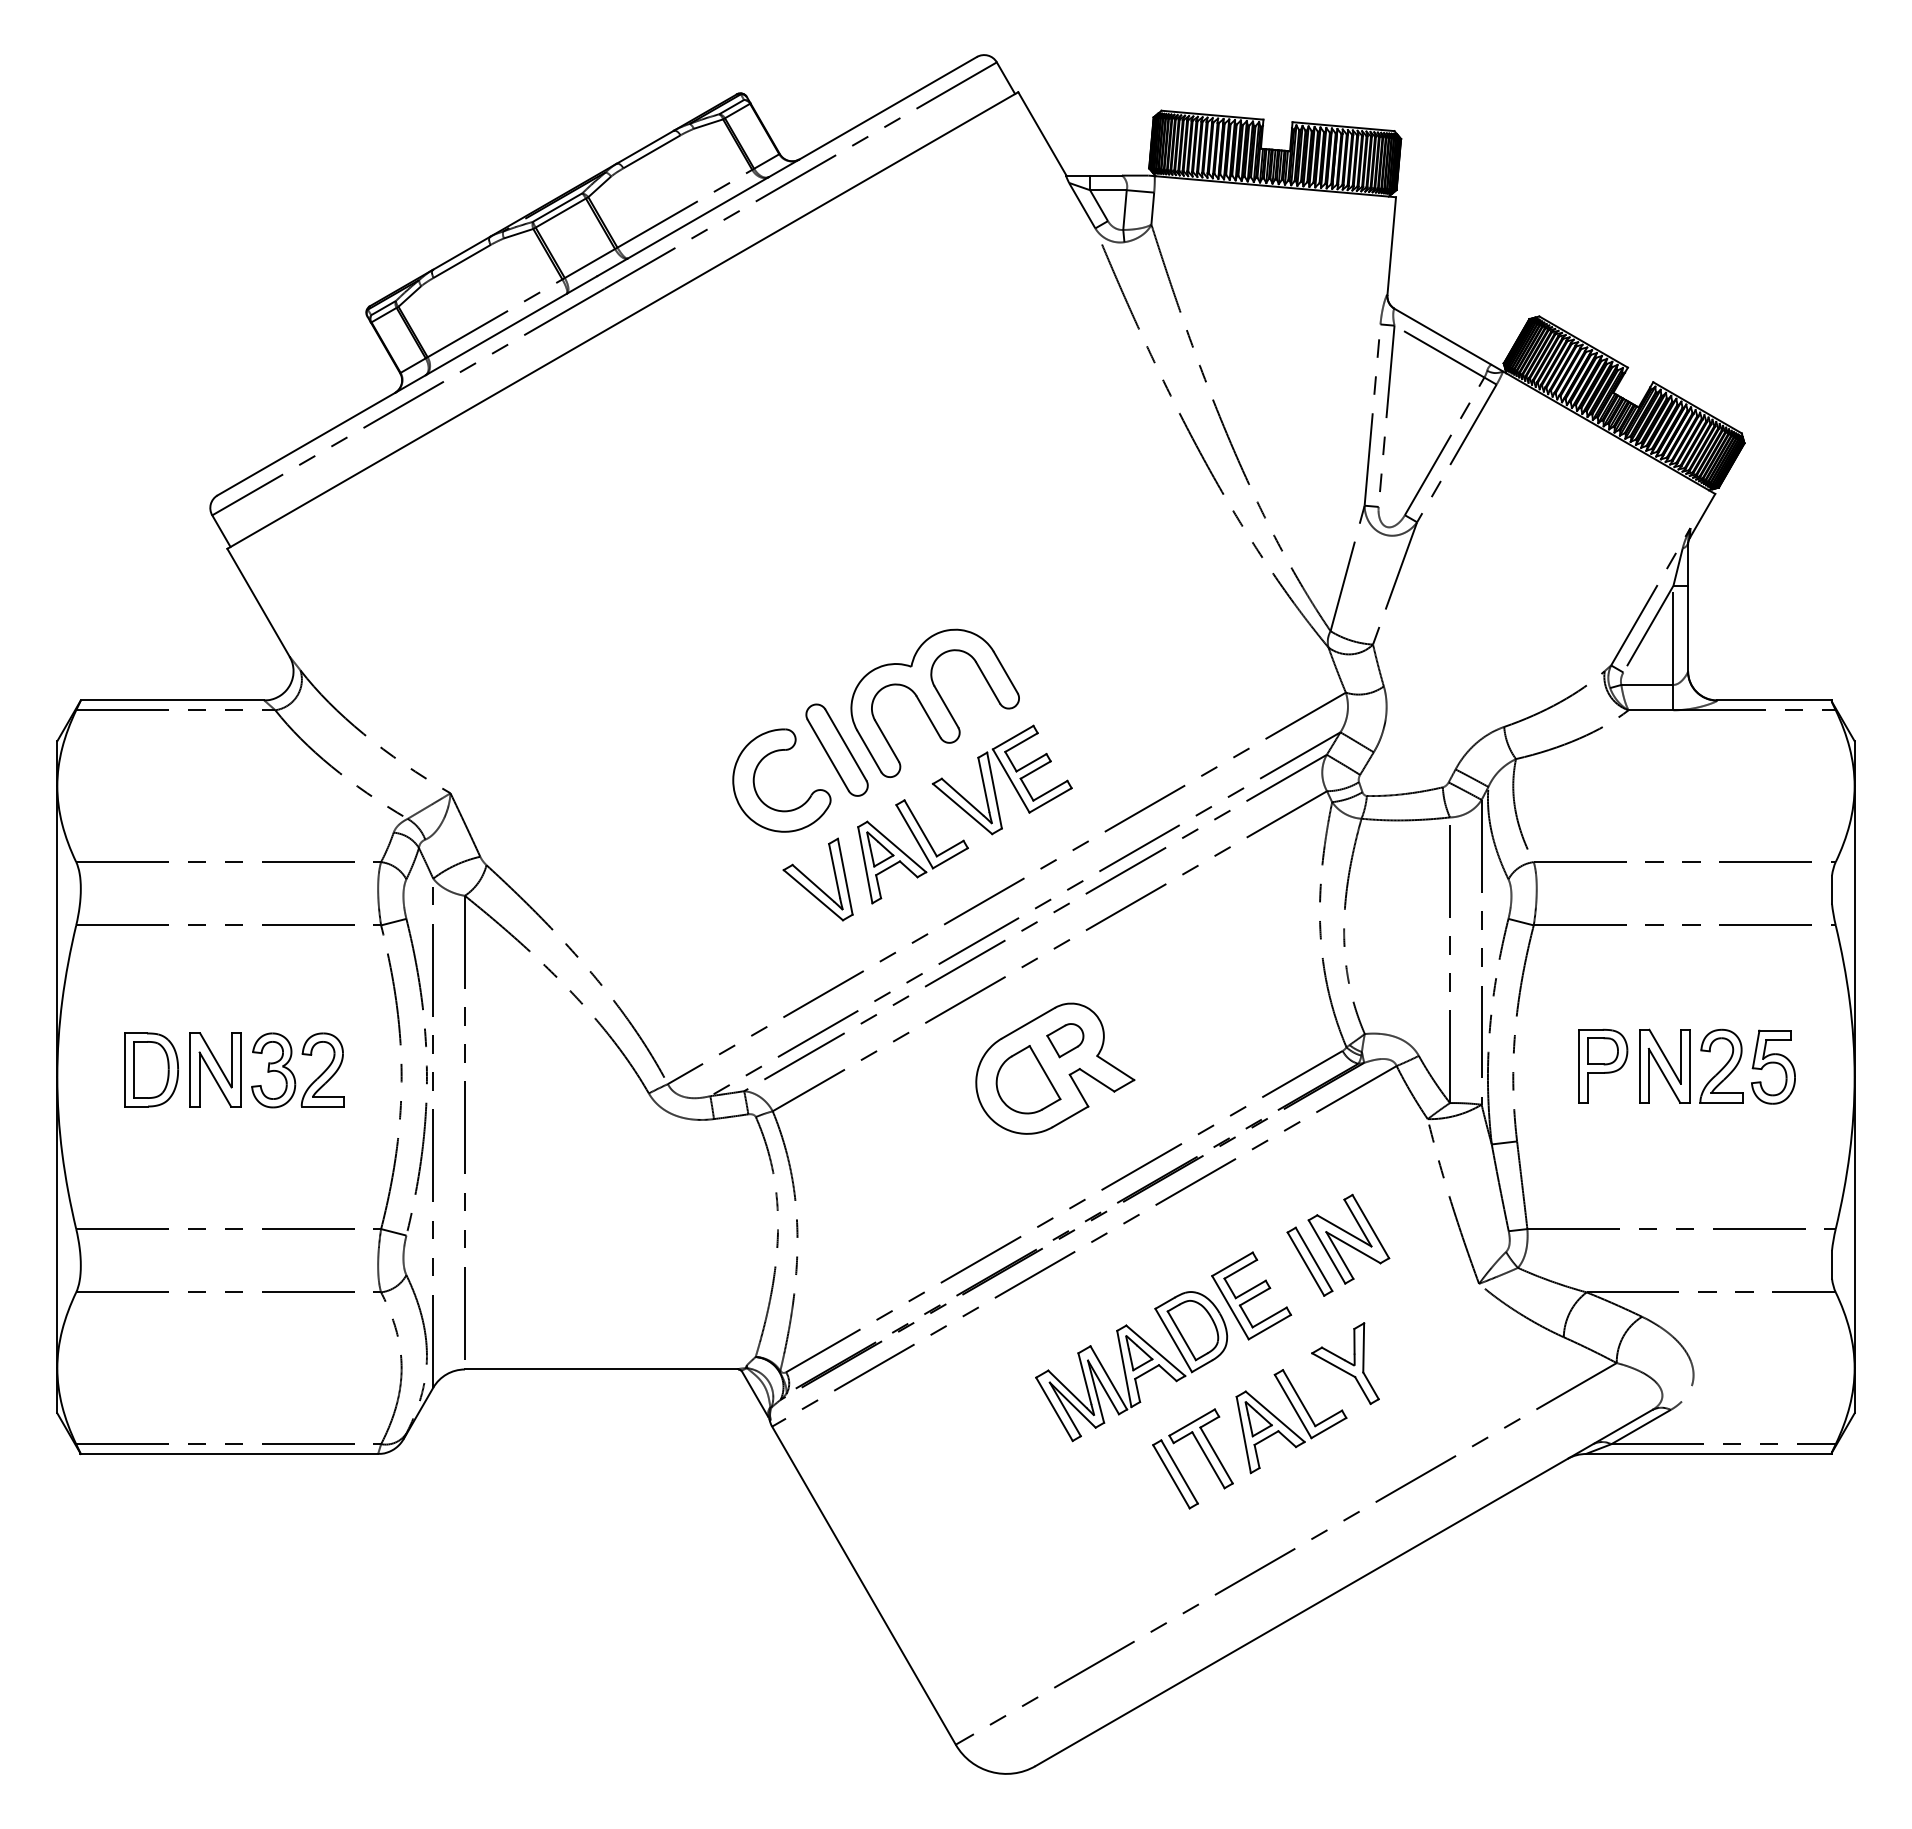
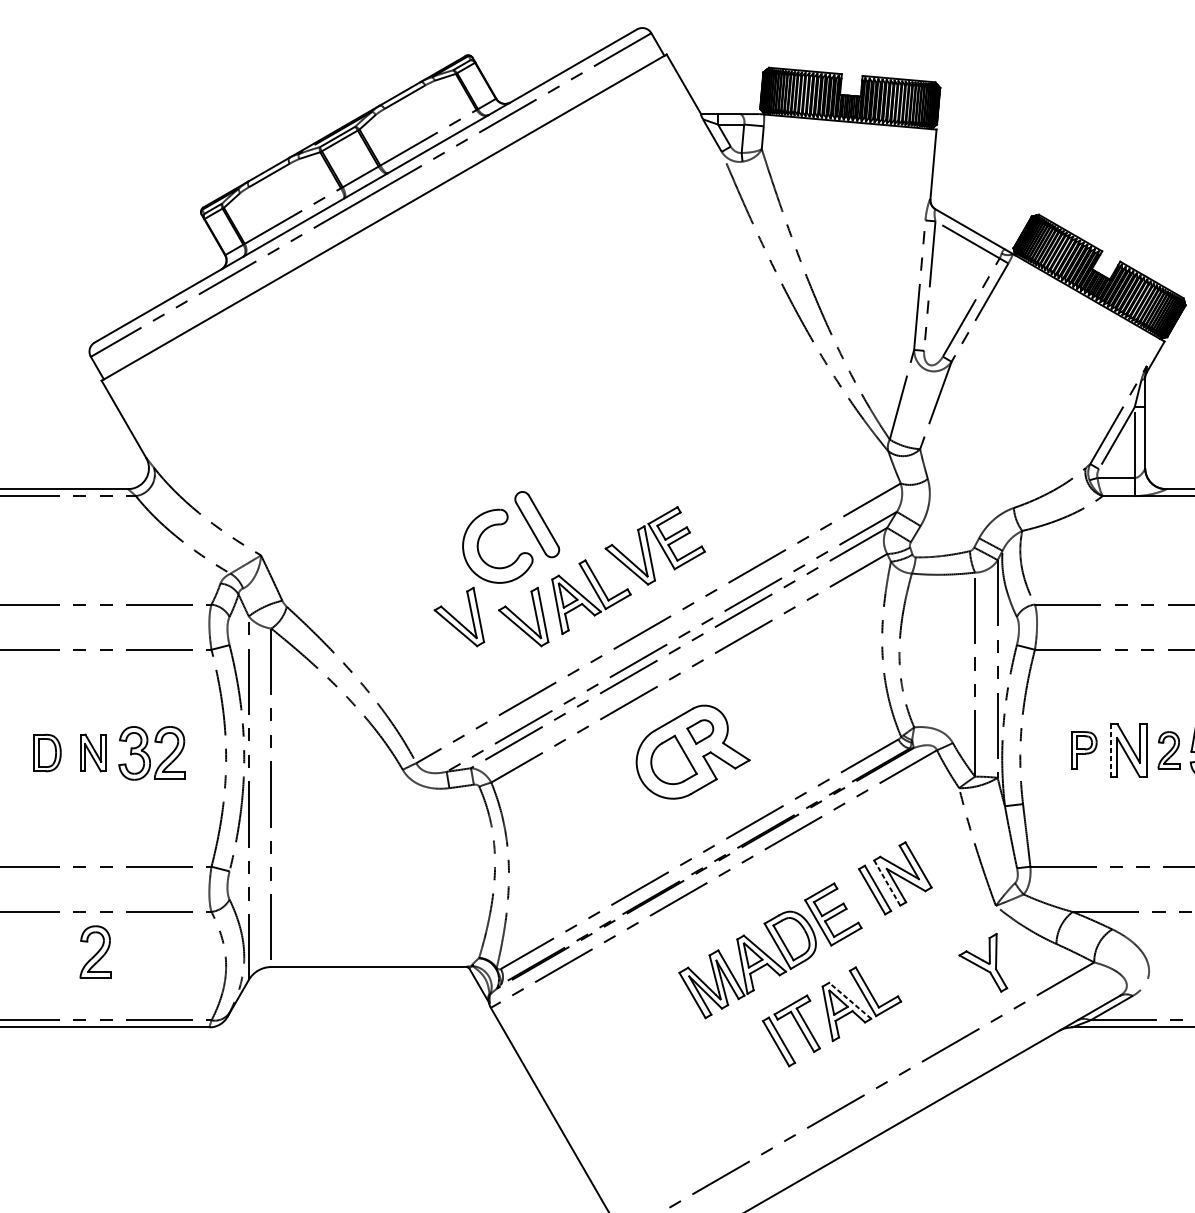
part: (934, 702) -> (606, 490), removed
part: (727, 879) -> (458, 616), added
part: (1603, 1065) -> (1084, 749), size x0.7
part: (1721, 1065) -> (1169, 749), size x0.7
line: (1639, 1066) -> (1110, 750), solid -> dashed
part: (151, 1069) -> (47, 752), size x0.7
part: (215, 1069) -> (93, 752), size x0.7
line: (1327, 1251) -> (887, 882), solid -> dashed
part: (218, 1348) -> (95, 952), added
part: (1345, 1363) -> (983, 962), moved
line: (1275, 1416) -> (850, 1000), solid -> dashed

